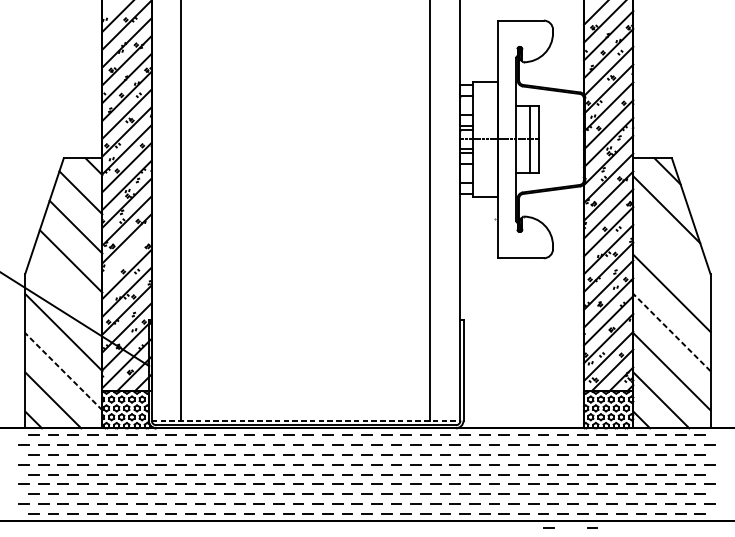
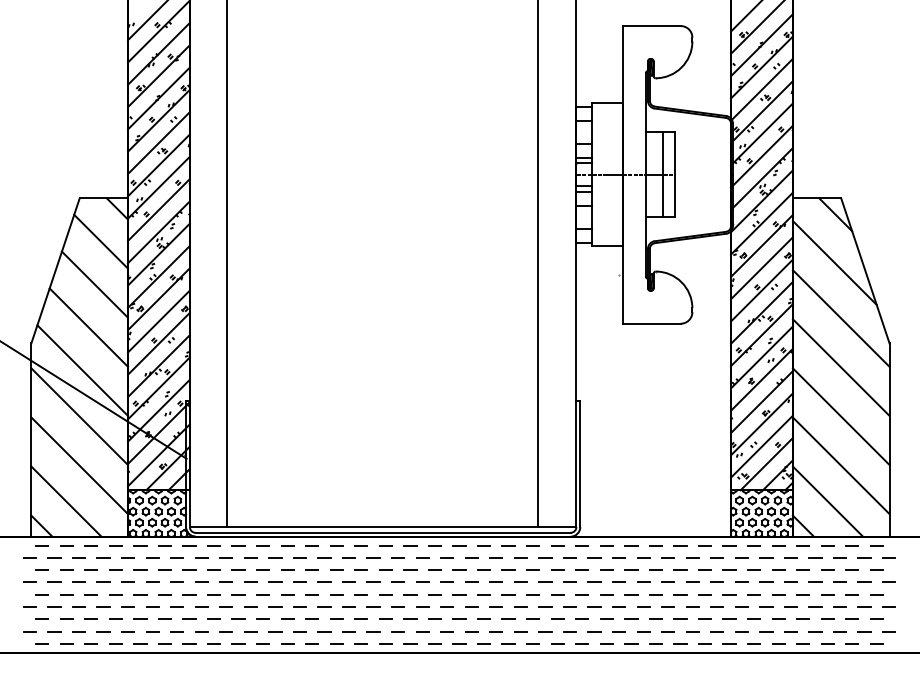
line: (671, 254) -> (840, 318), added
line: (126, 256) -> (158, 321), added
line: (66, 295) -> (82, 370), added
line: (671, 332) -> (840, 416), dashed -> solid
line: (63, 371) -> (79, 465), dashed -> solid
line: (306, 421) -> (383, 527), dashed -> solid
line: (548, 527) -> (686, 660), removed
line: (592, 528) -> (741, 661), removed

